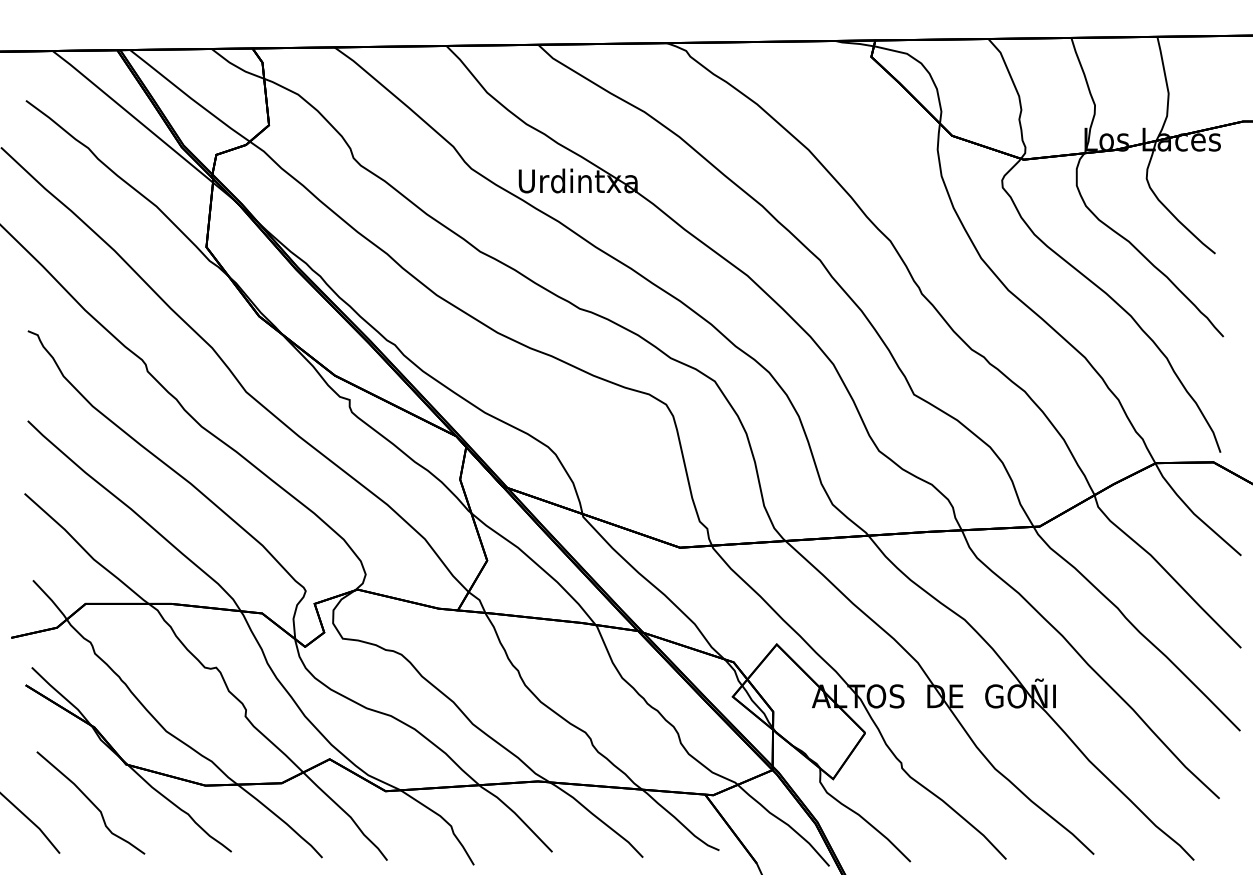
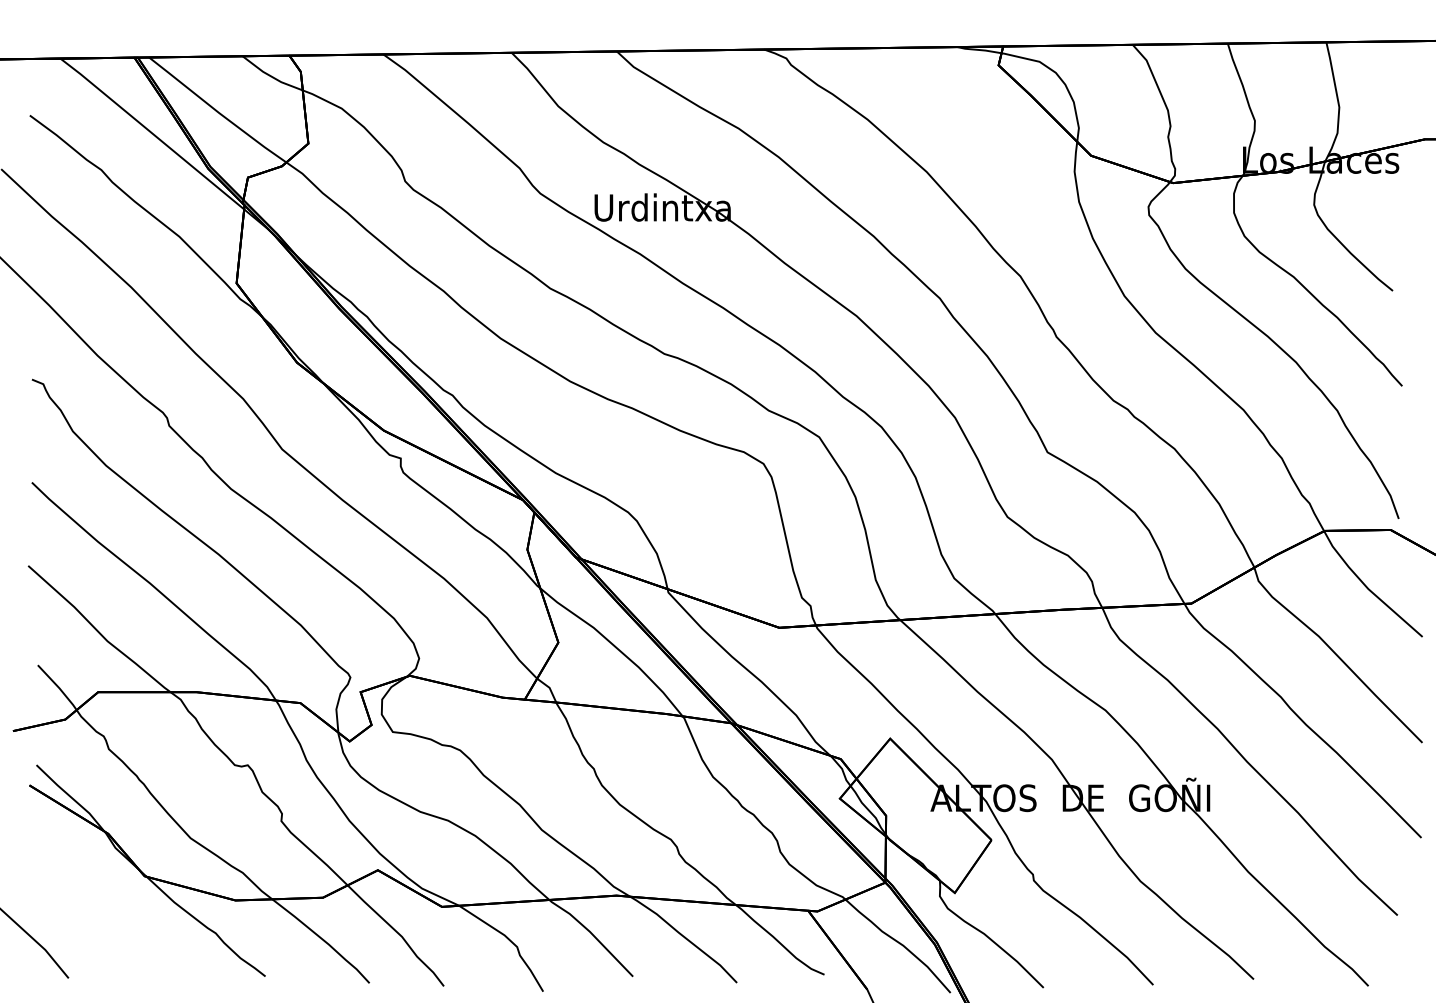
curve: (90, 802) -> (103, 919), removed

